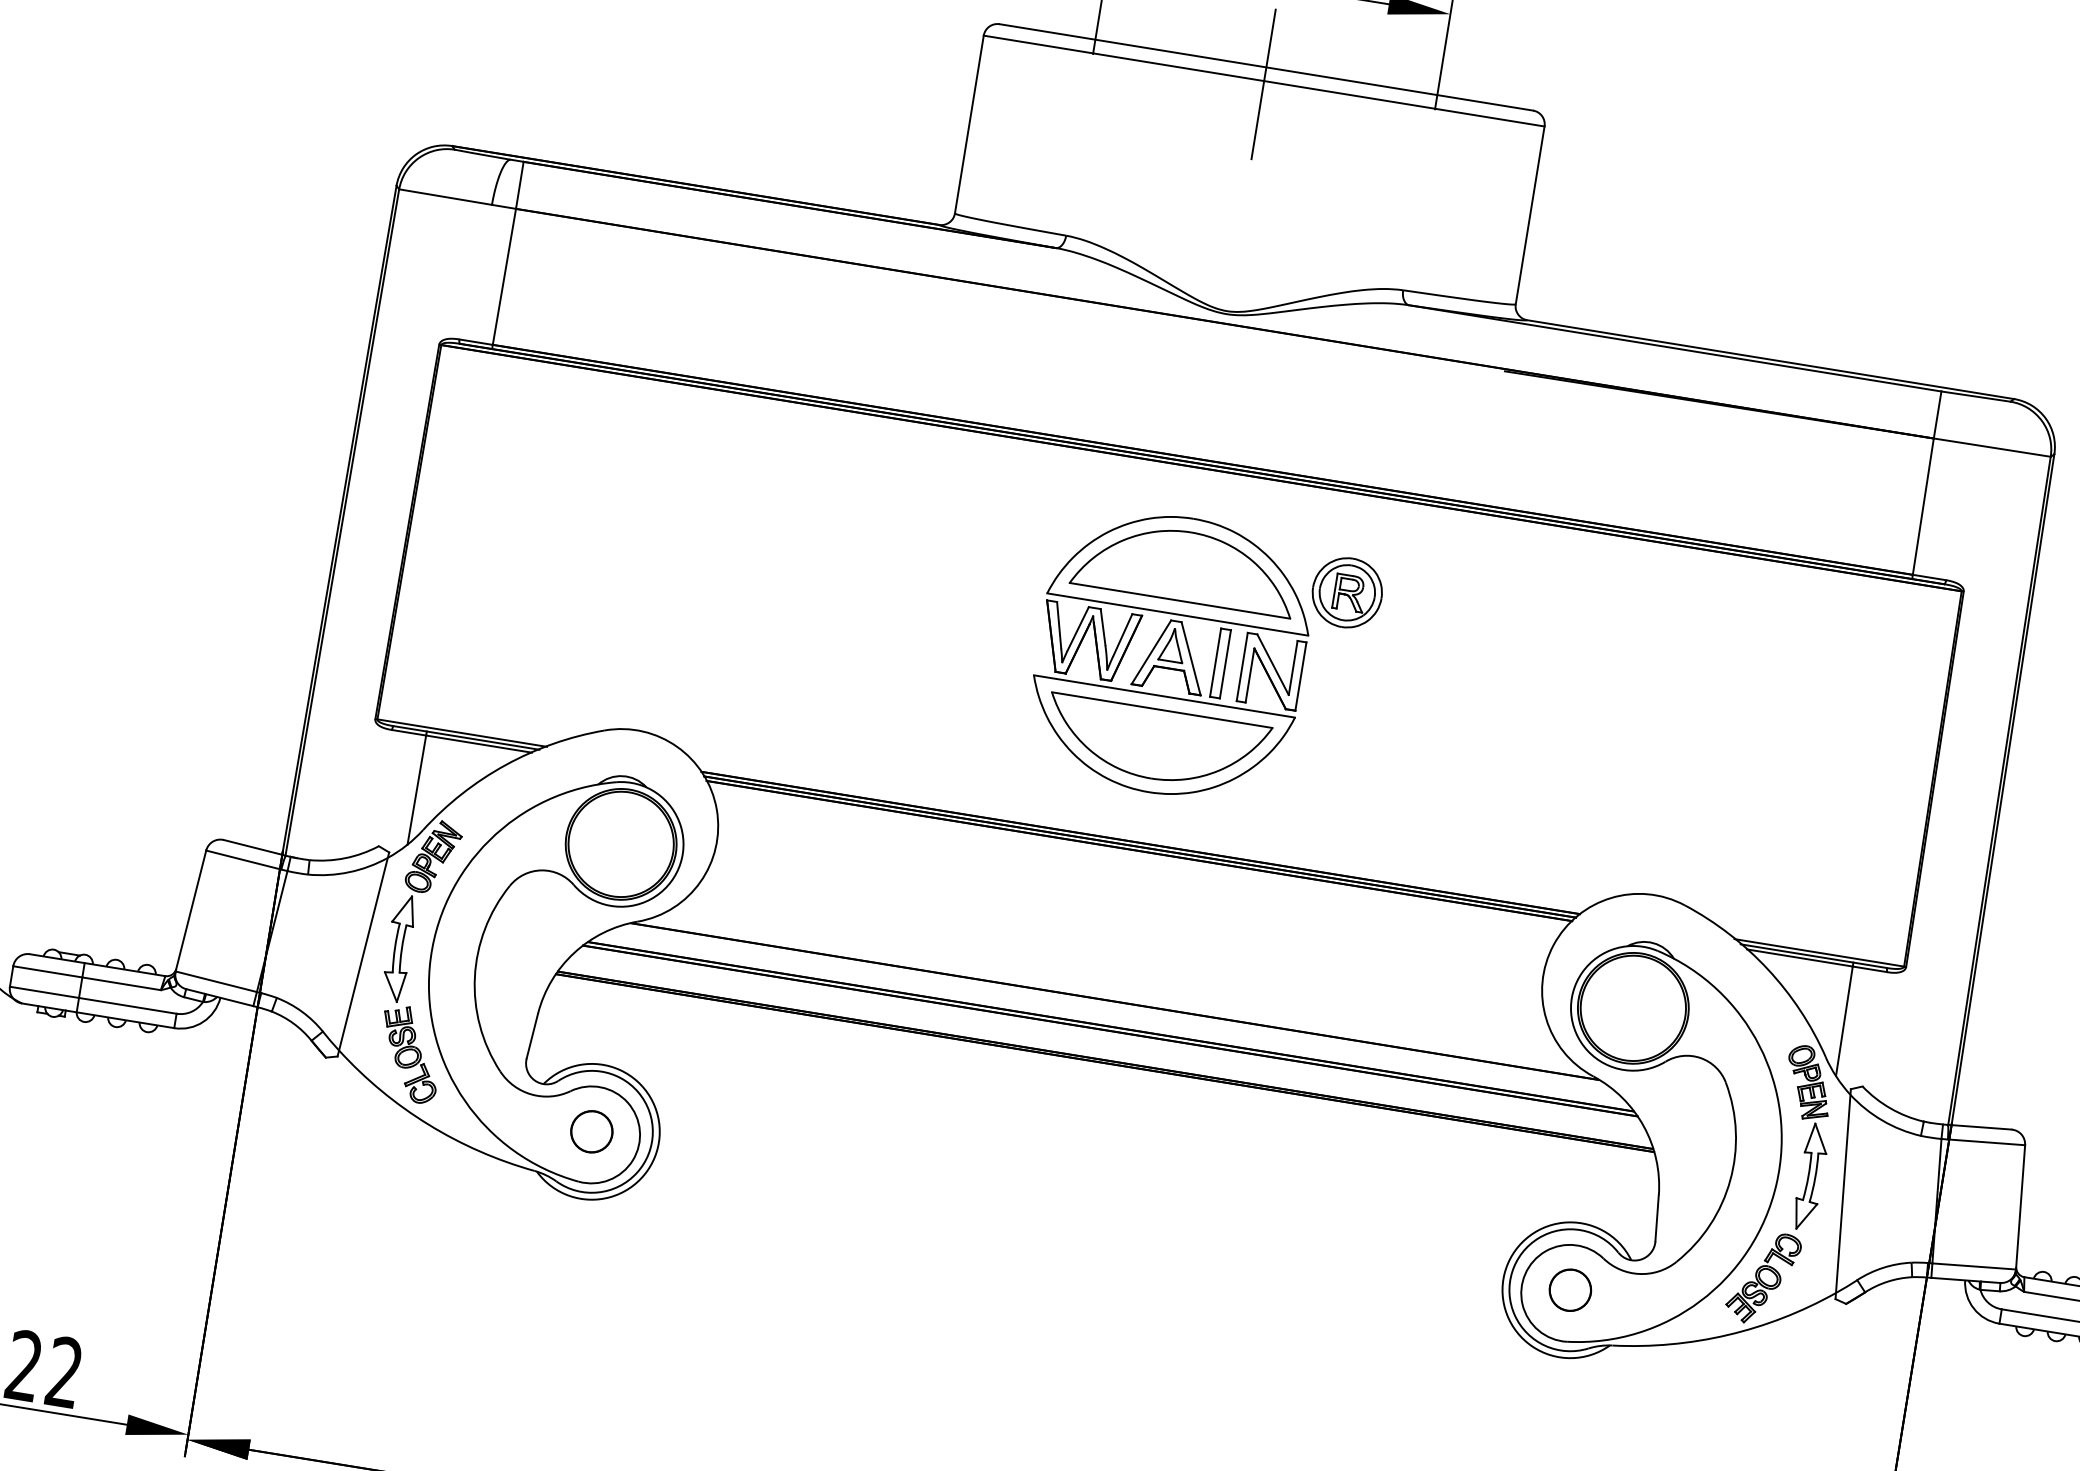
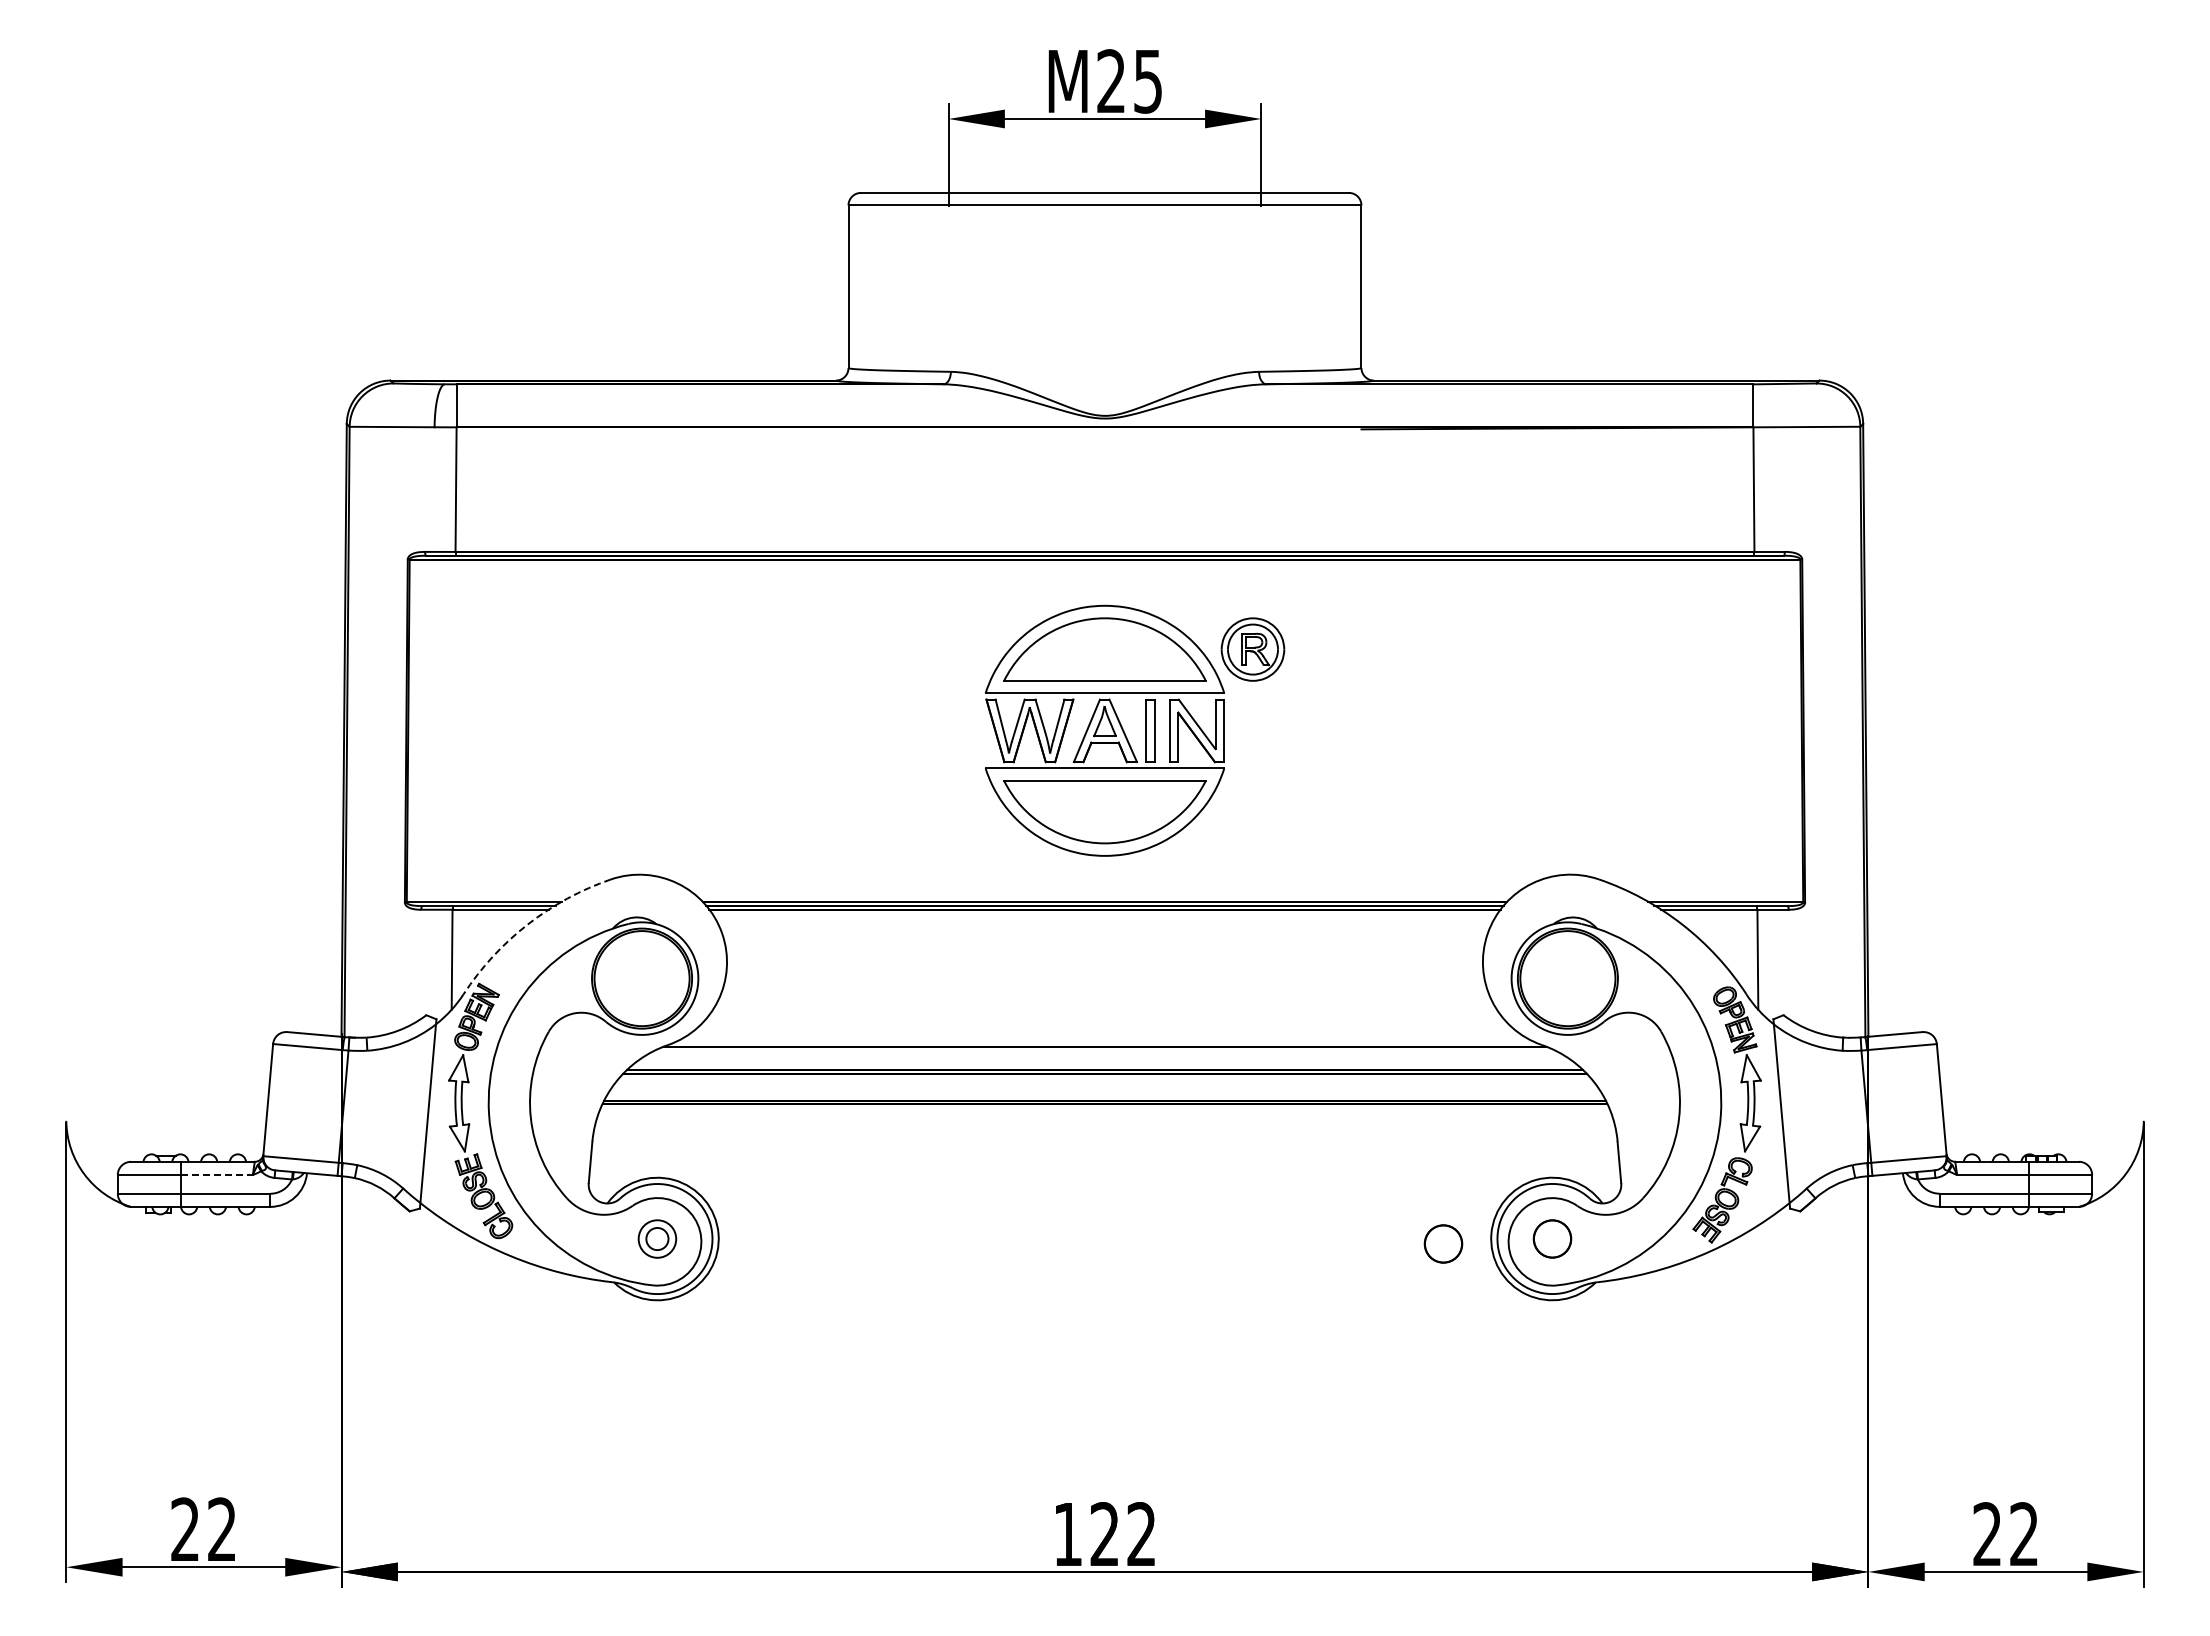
line: (1263, 84) -> (1104, 208), removed
arc: (505, 764) -> (527, 924), solid -> dashed
line: (121, 984) -> (216, 1175), solid -> dashed
circle: (592, 1131) -> (657, 1238), size x0.6
part: (1450, 1275) -> (1443, 1243), added

